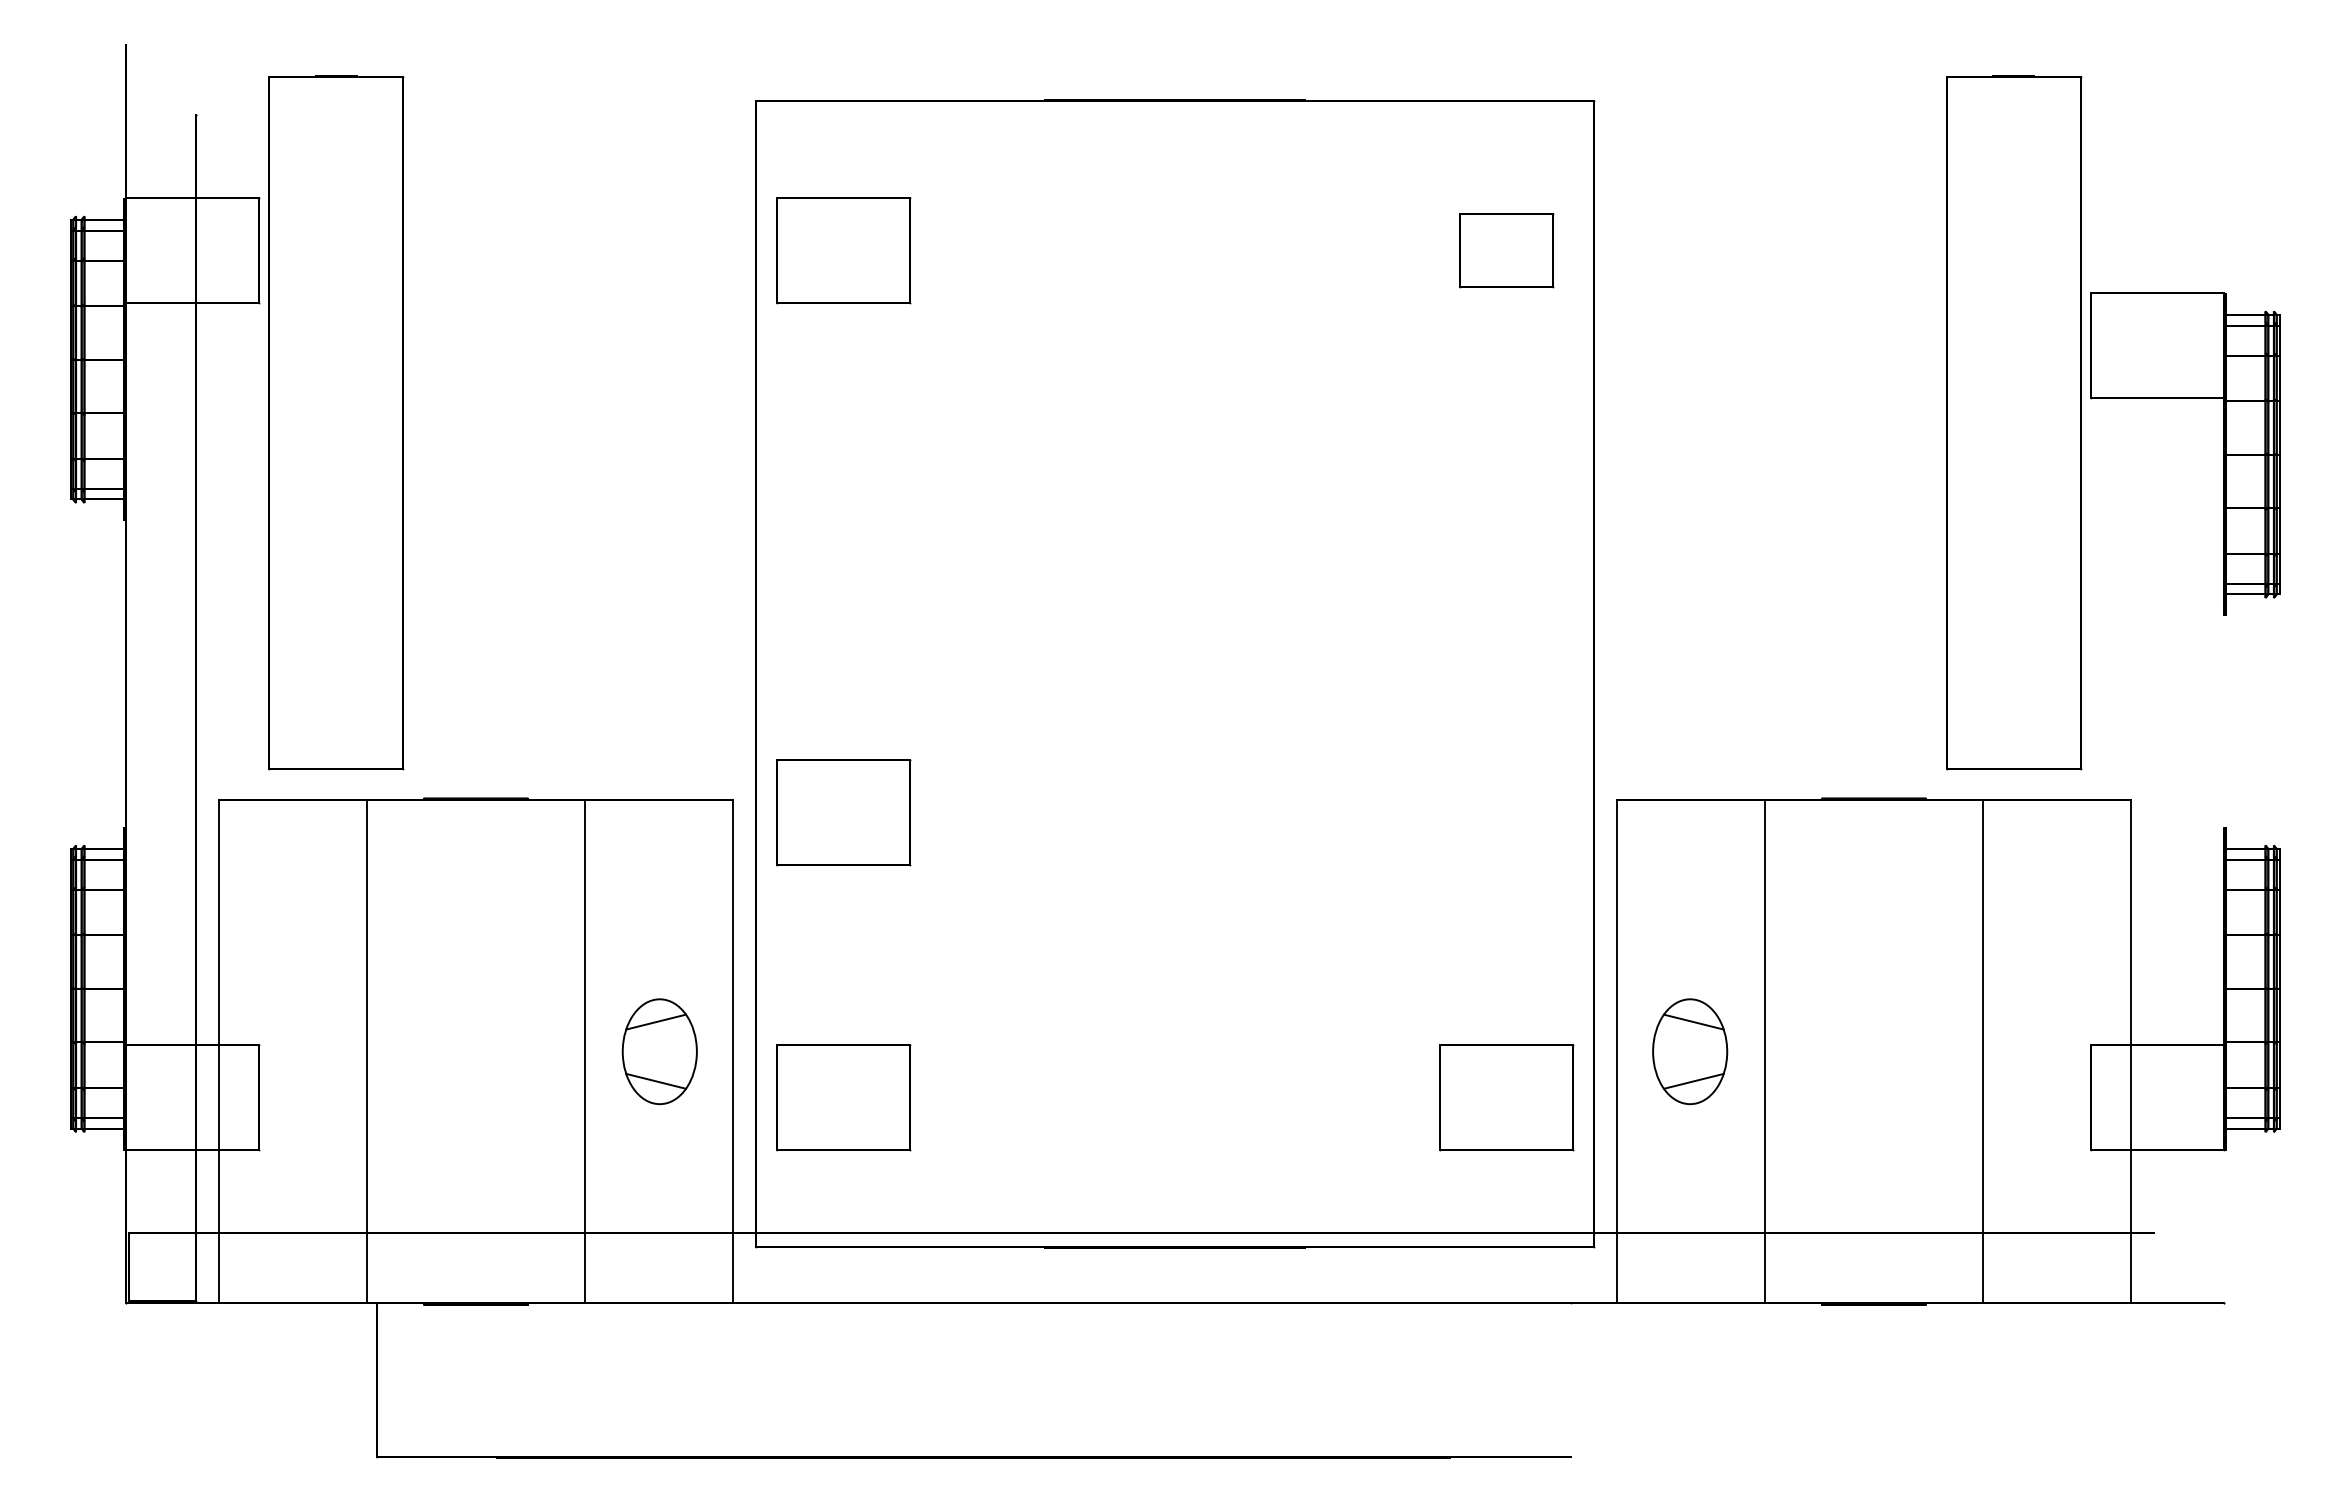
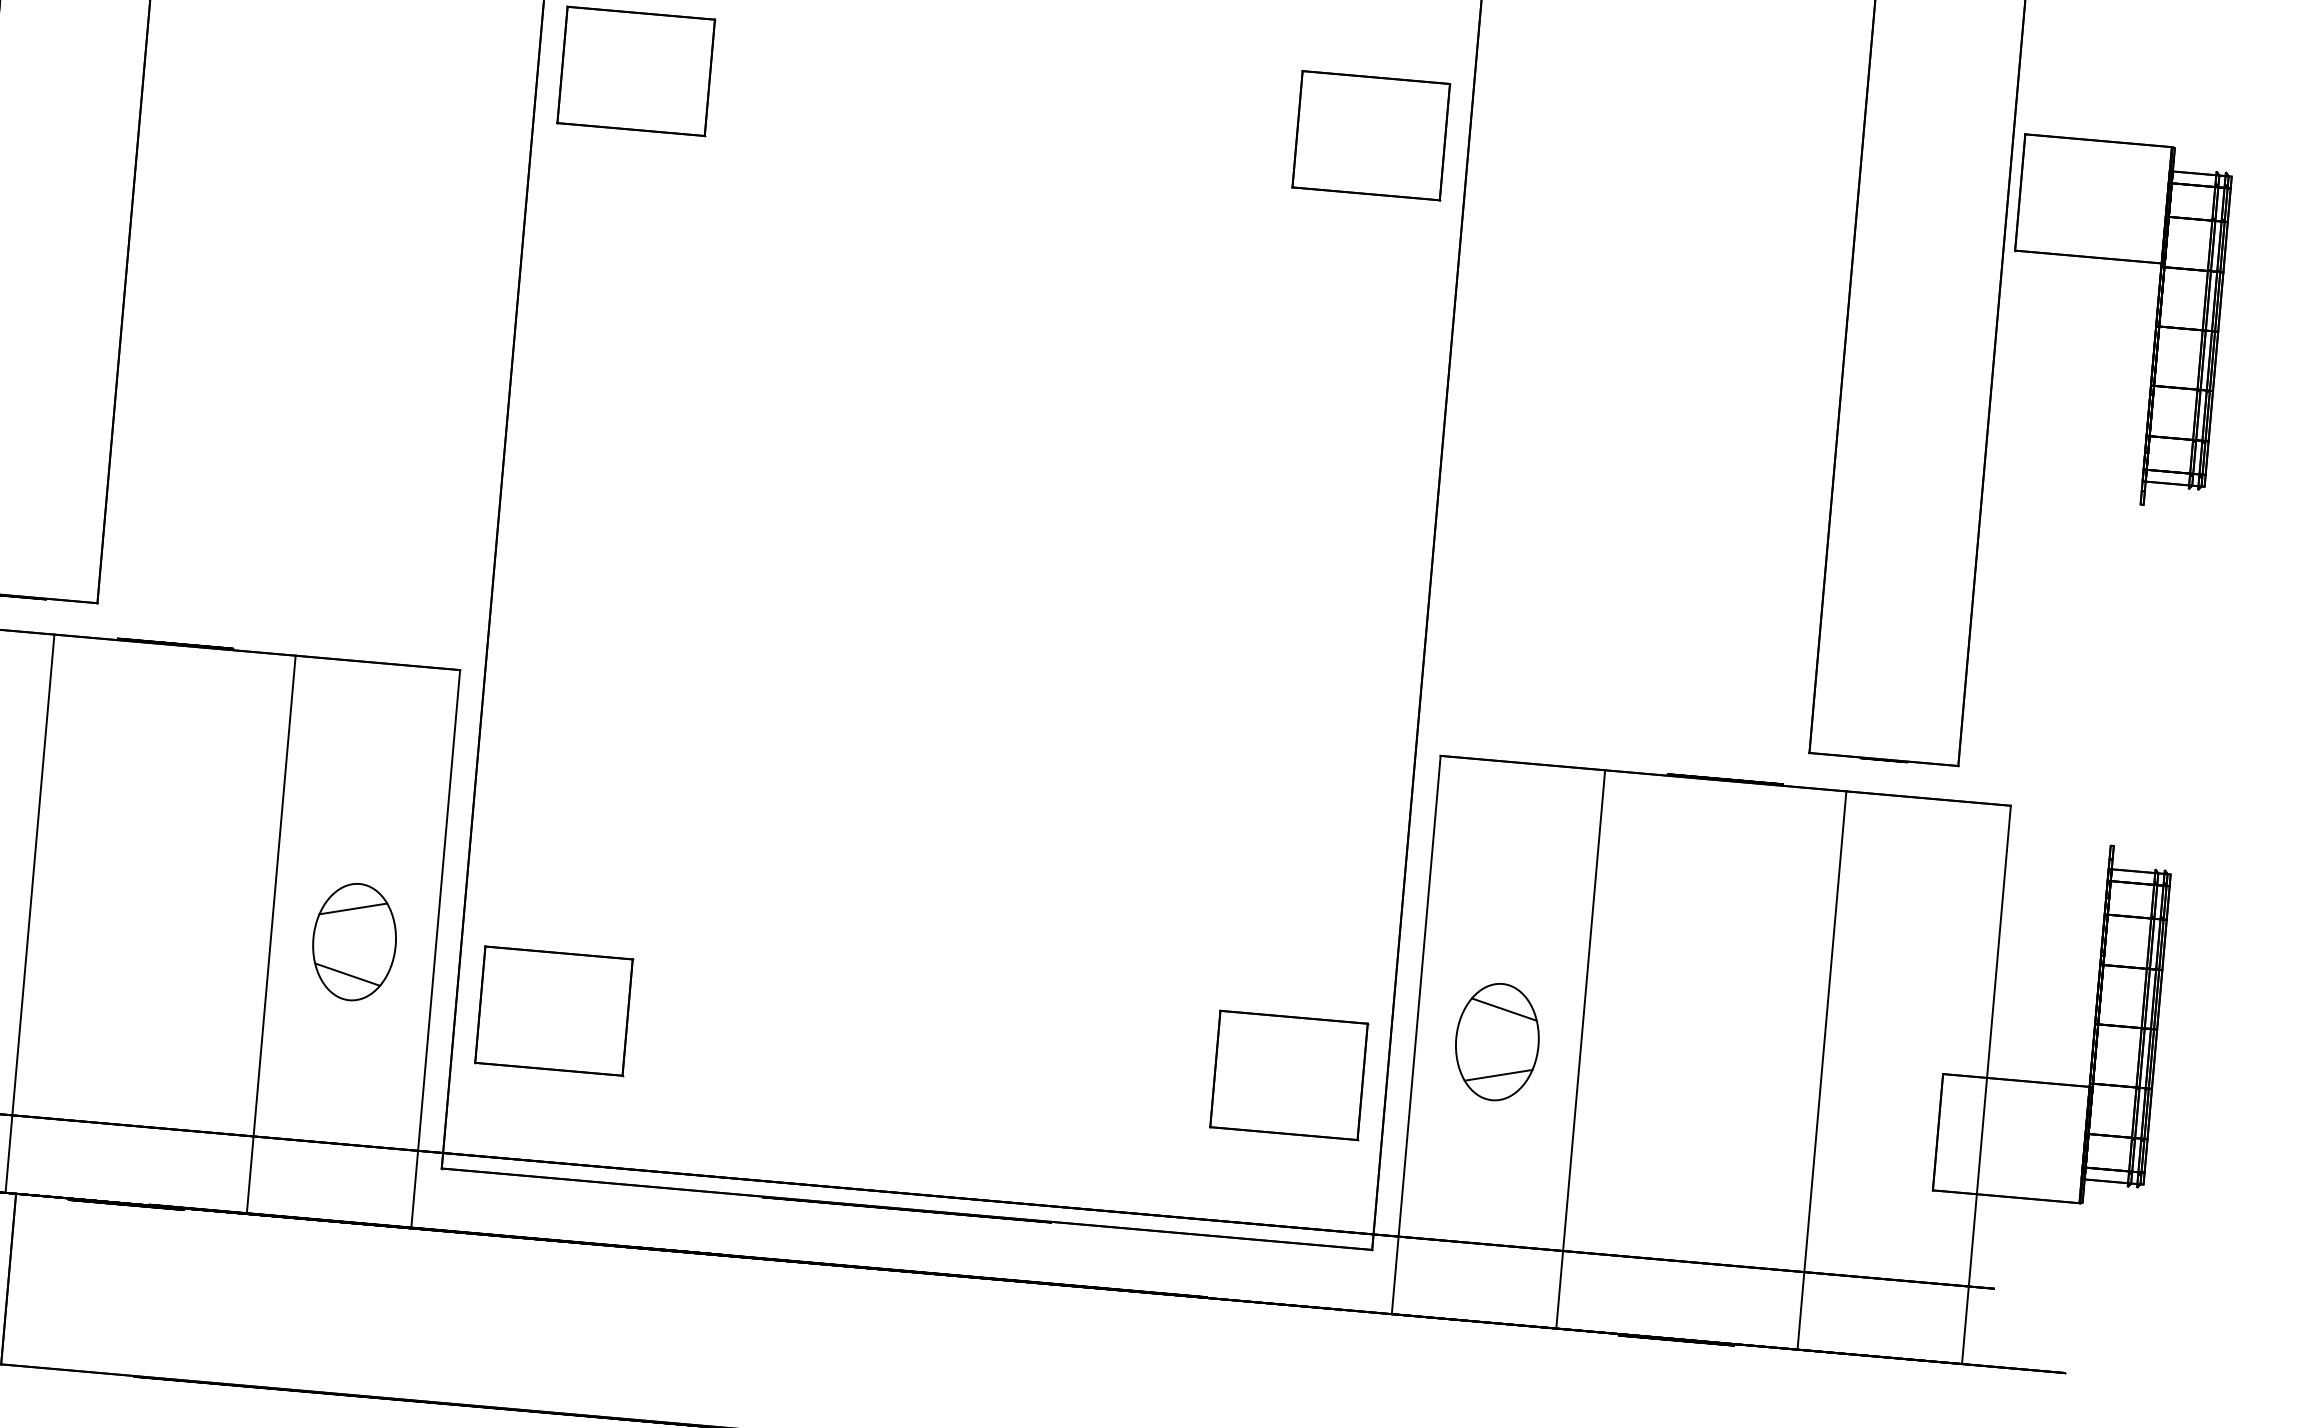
part: (1506, 250) -> (1371, 135), size x1.43
part: (2223, 453) -> (2156, 324), moved
part: (843, 812) -> (581, 694), removed

